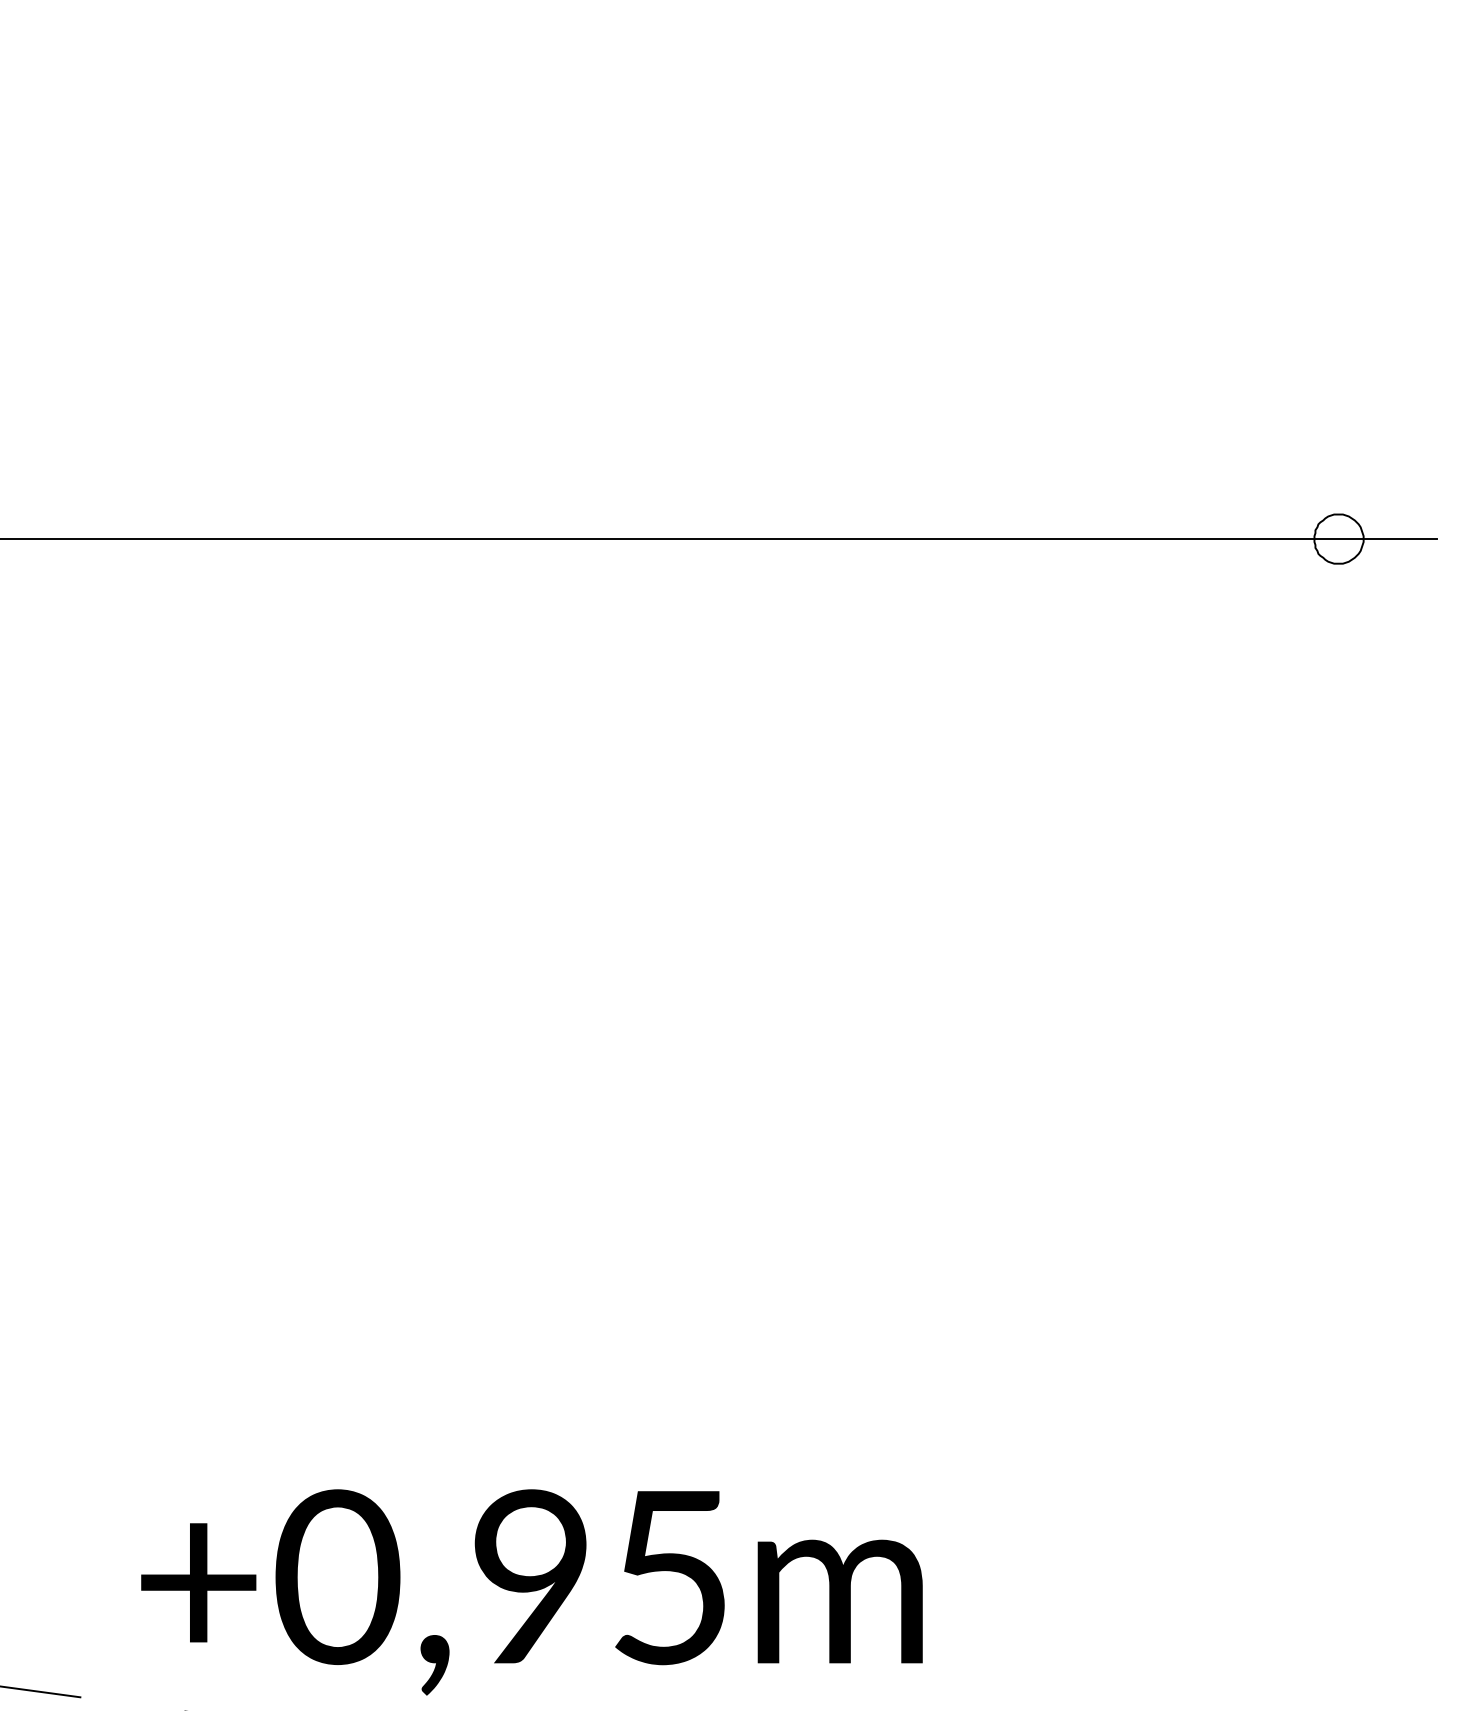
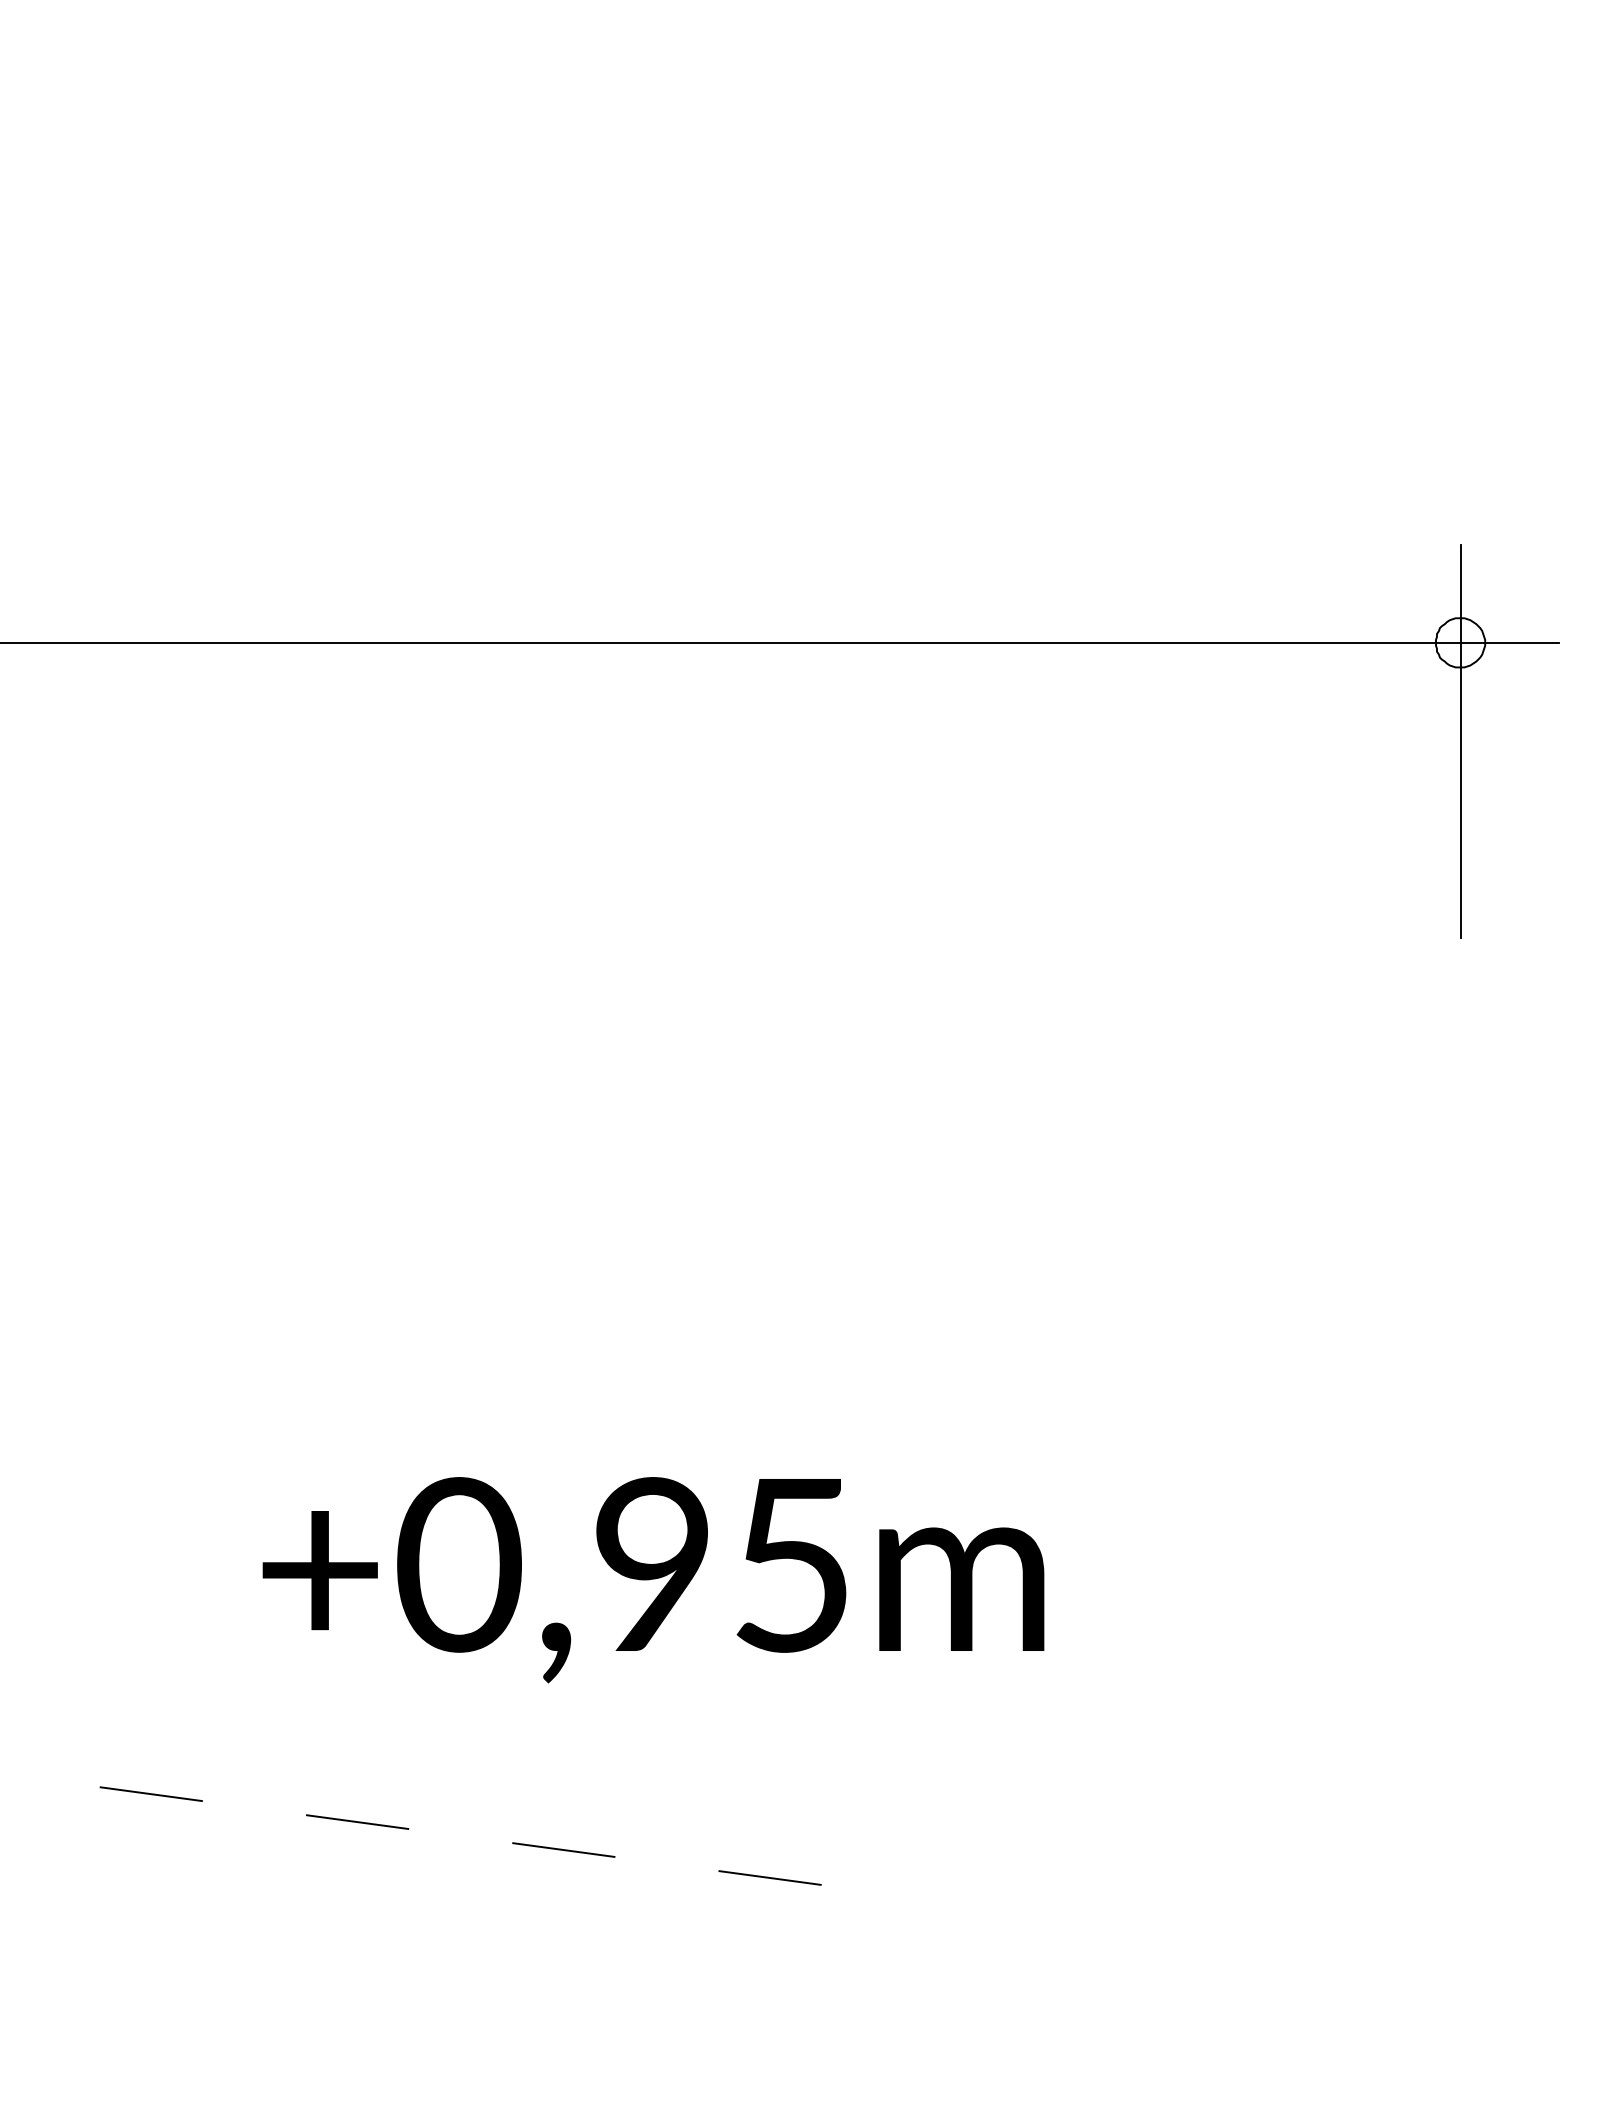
line: (1338, 636) -> (1460, 740), added
text: (531, 1592) -> (653, 1580), moved

